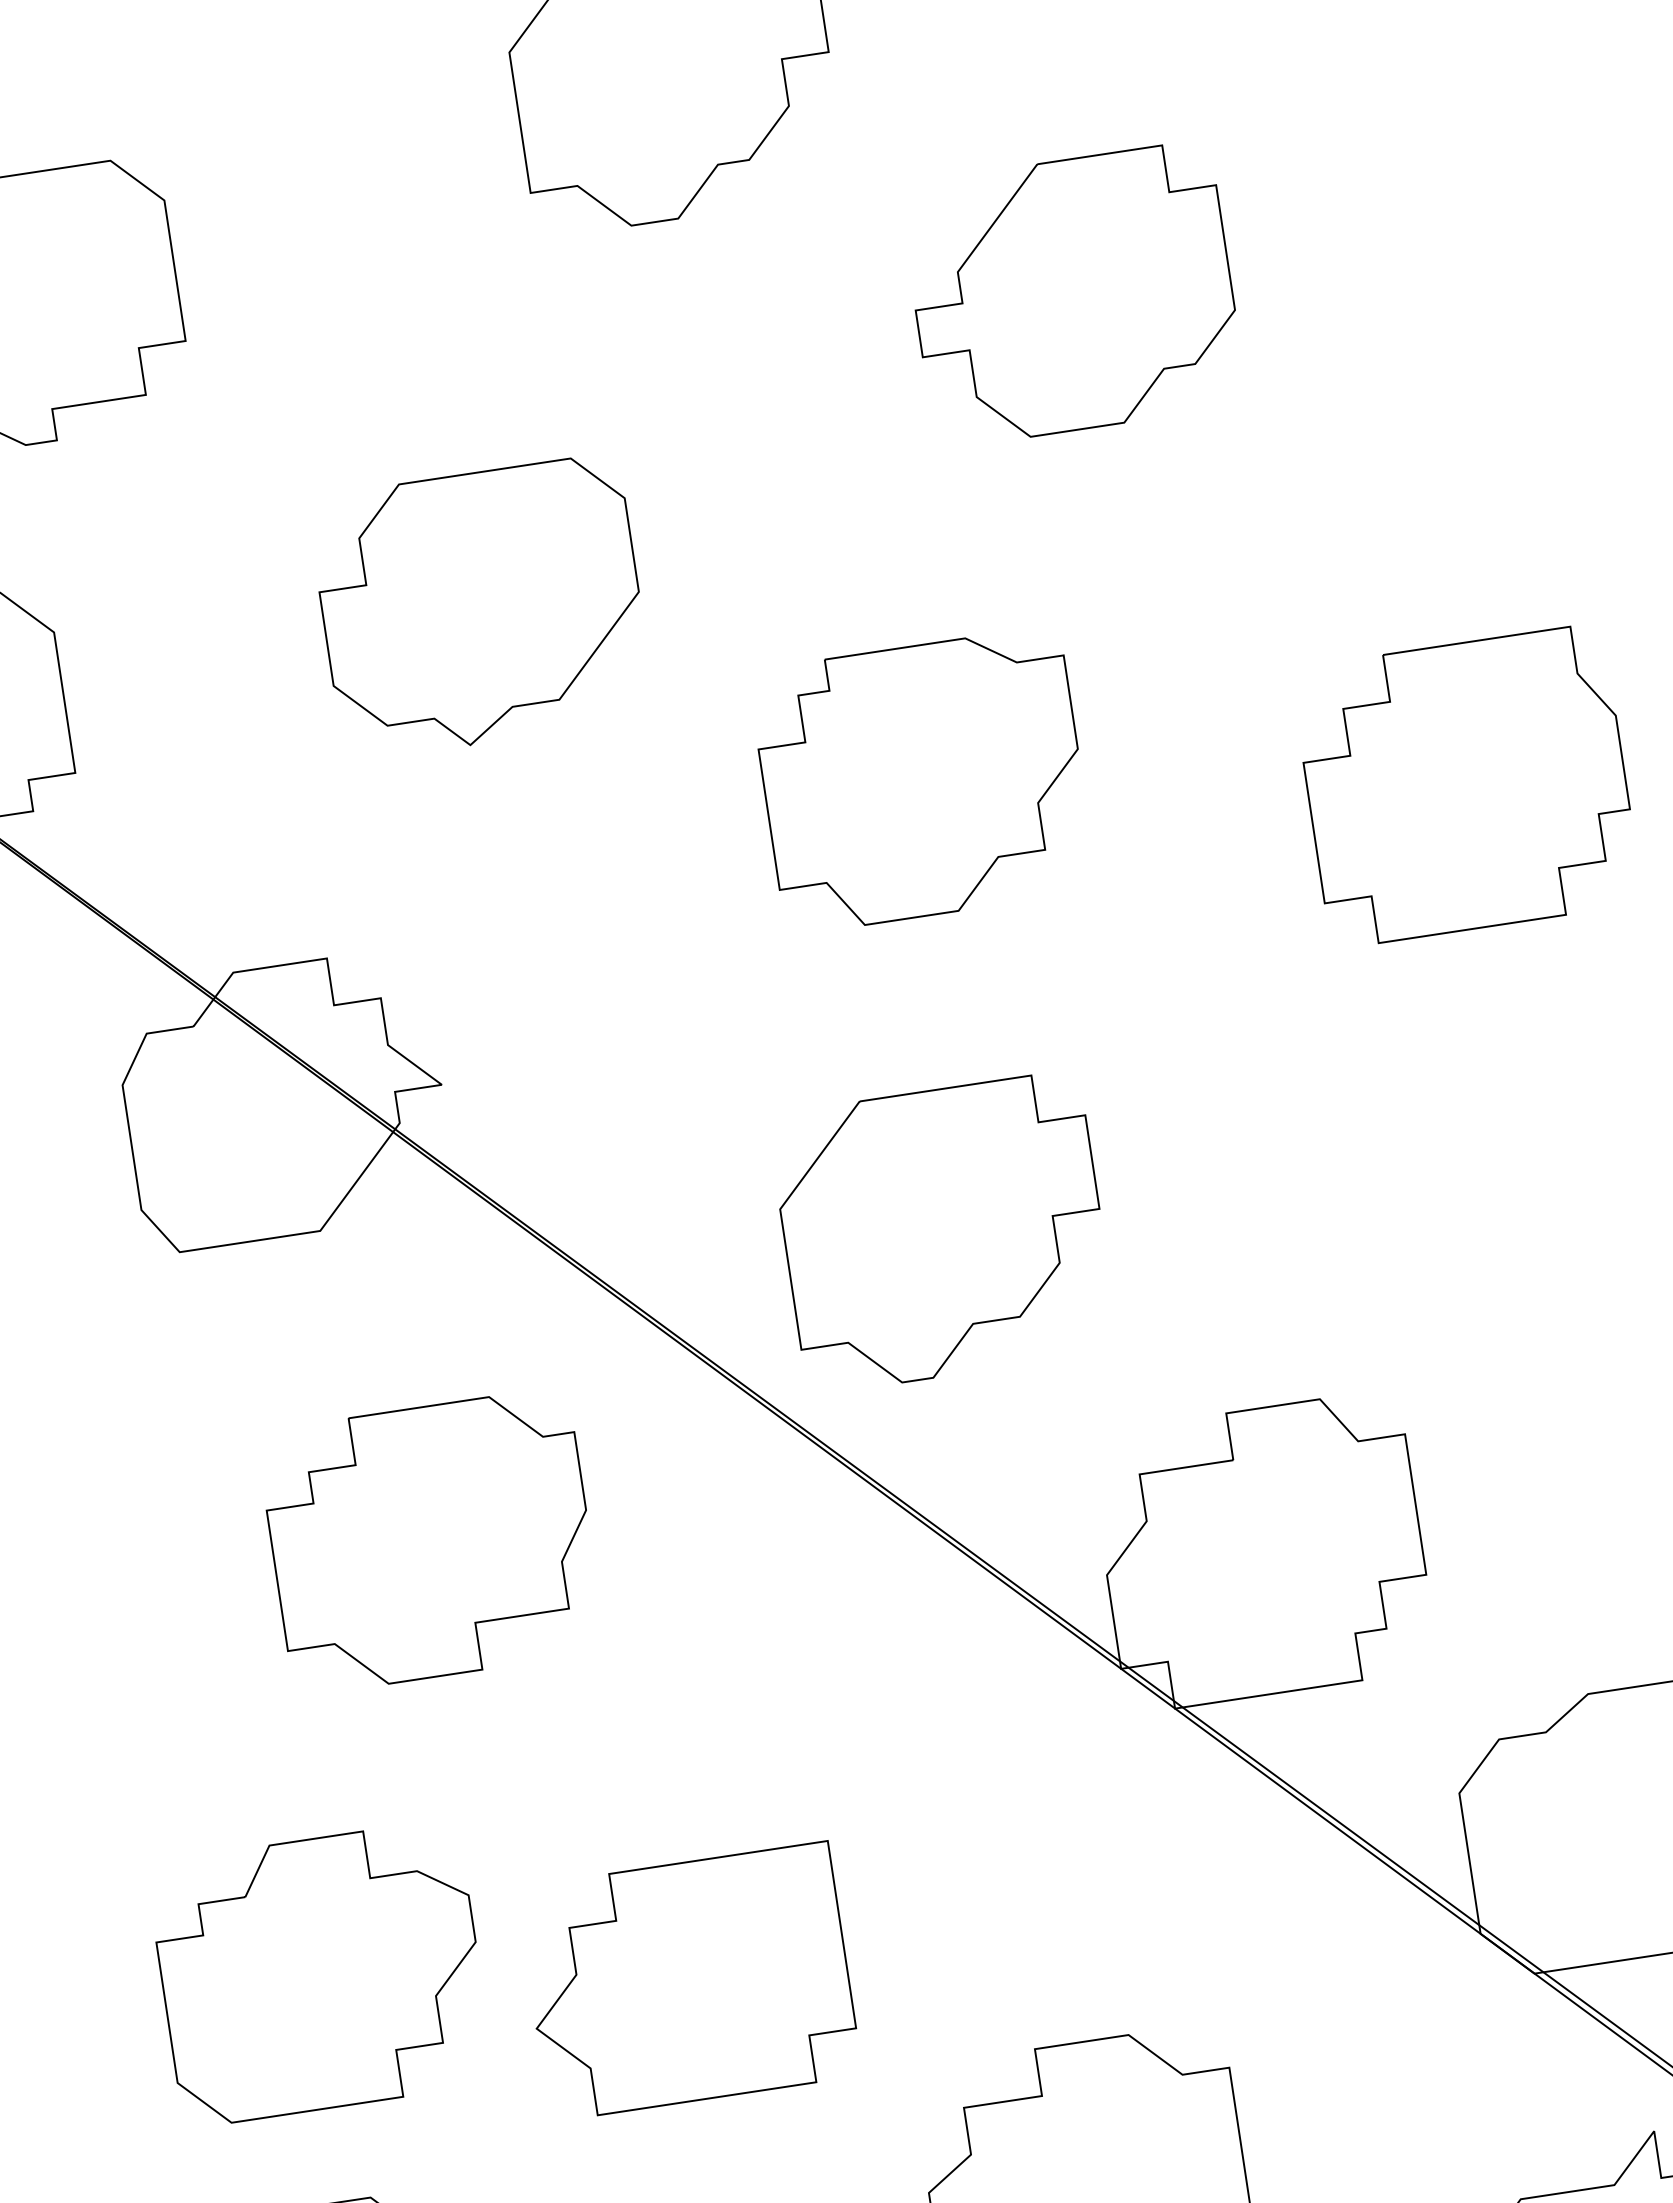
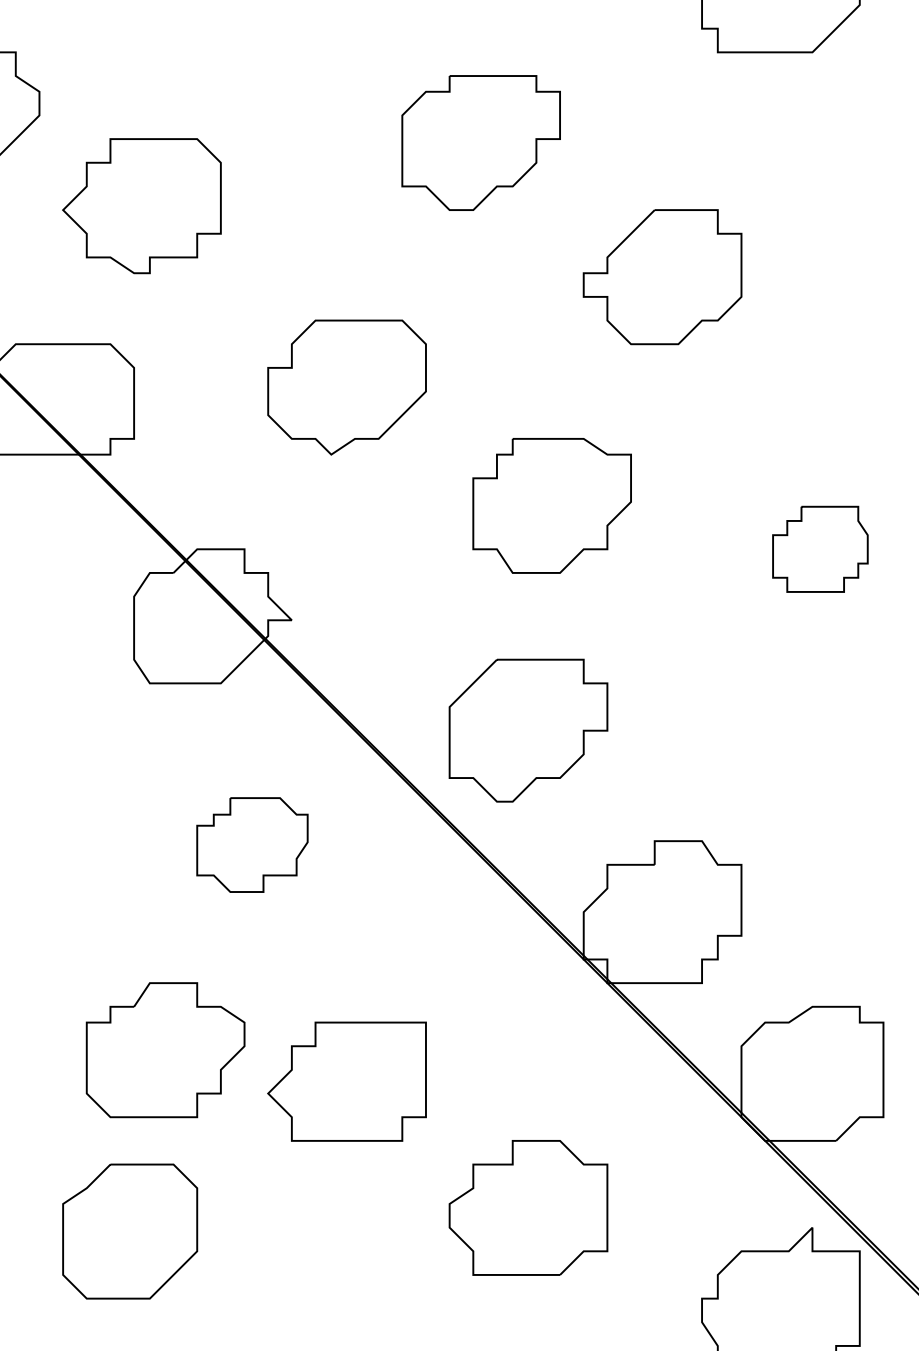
part: (1467, 786) -> (820, 549), size x0.6
part: (431, 1540) -> (252, 844), size x0.7

